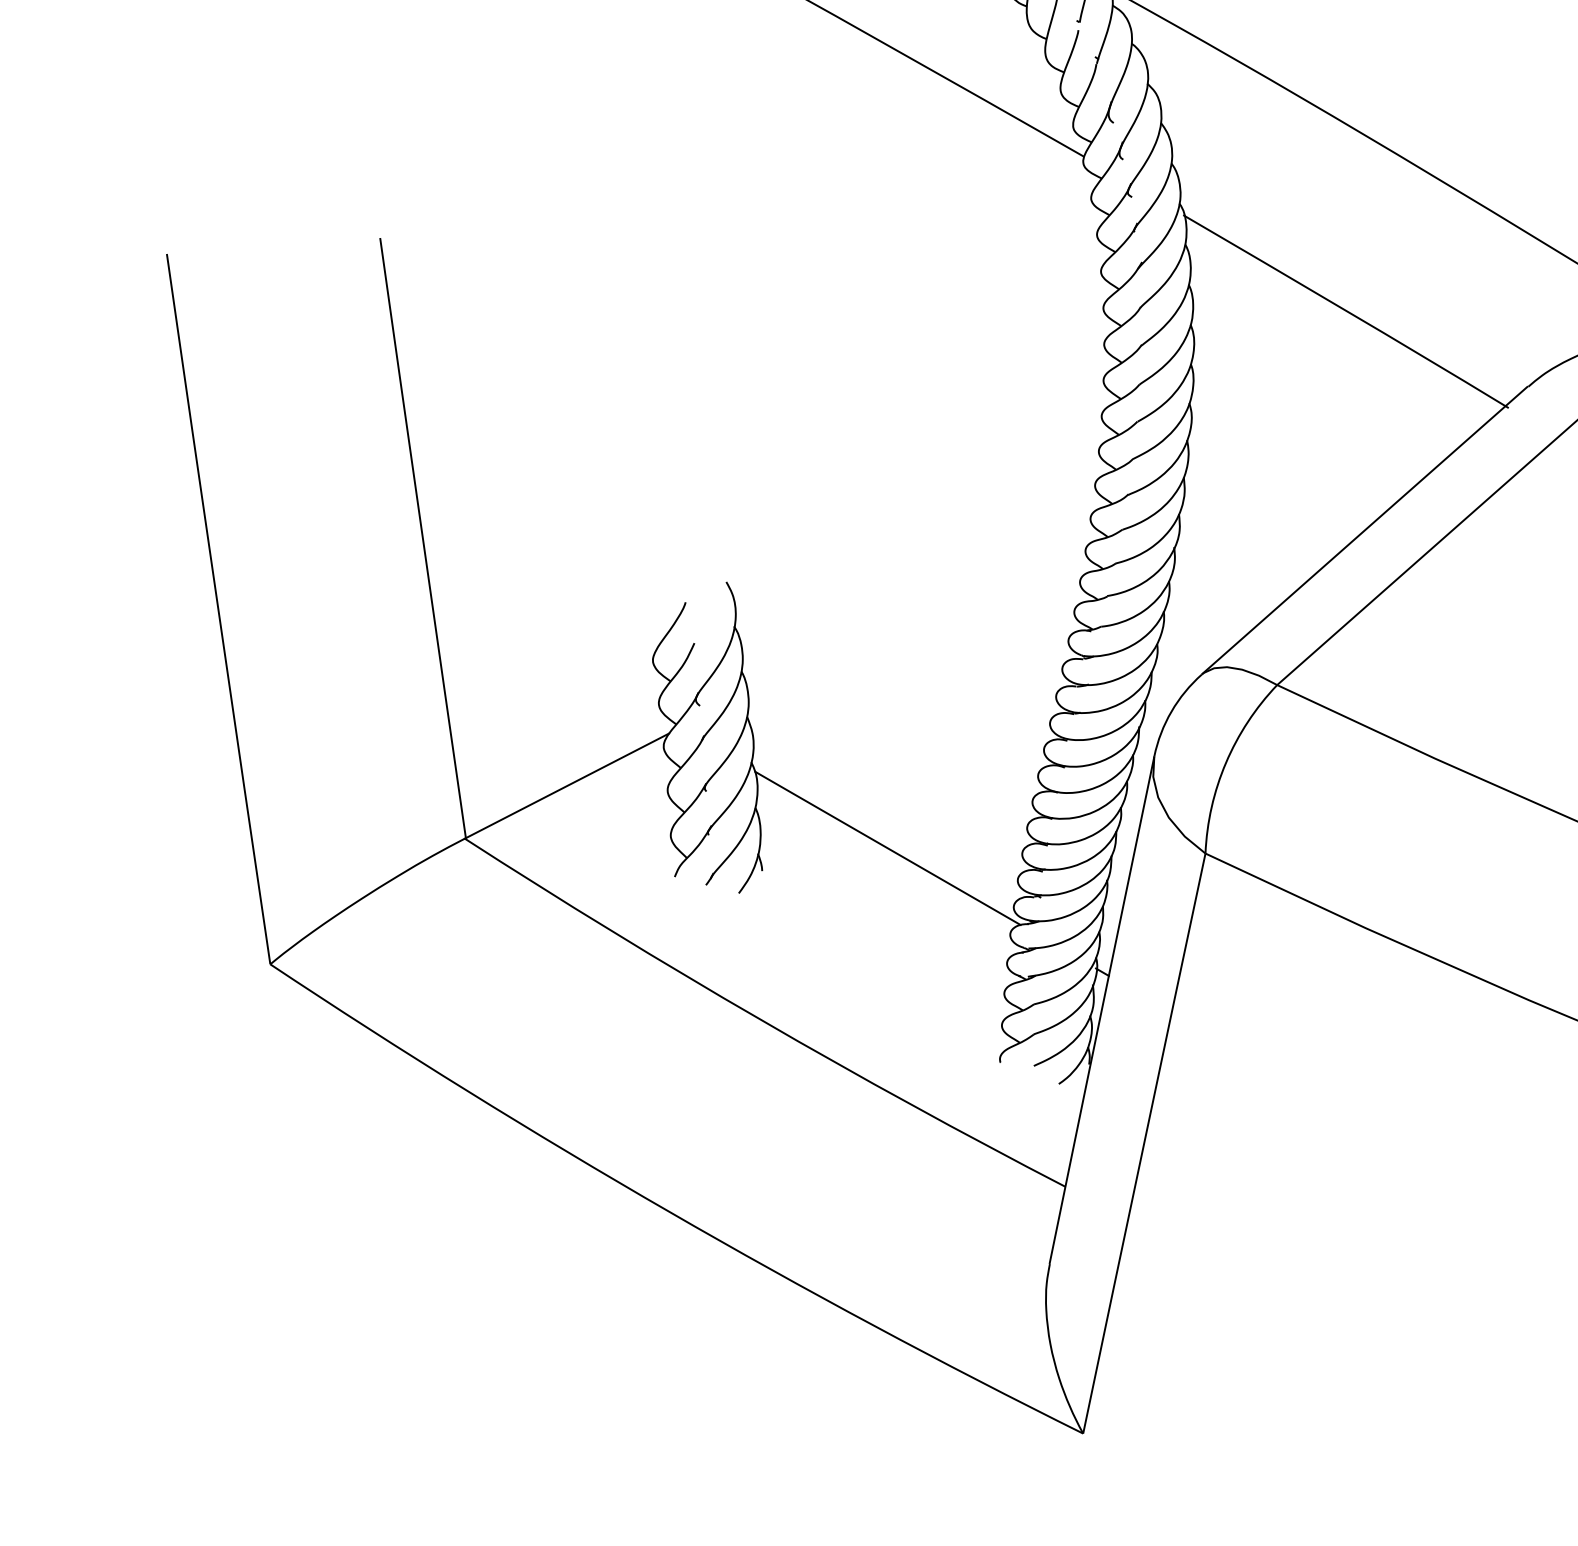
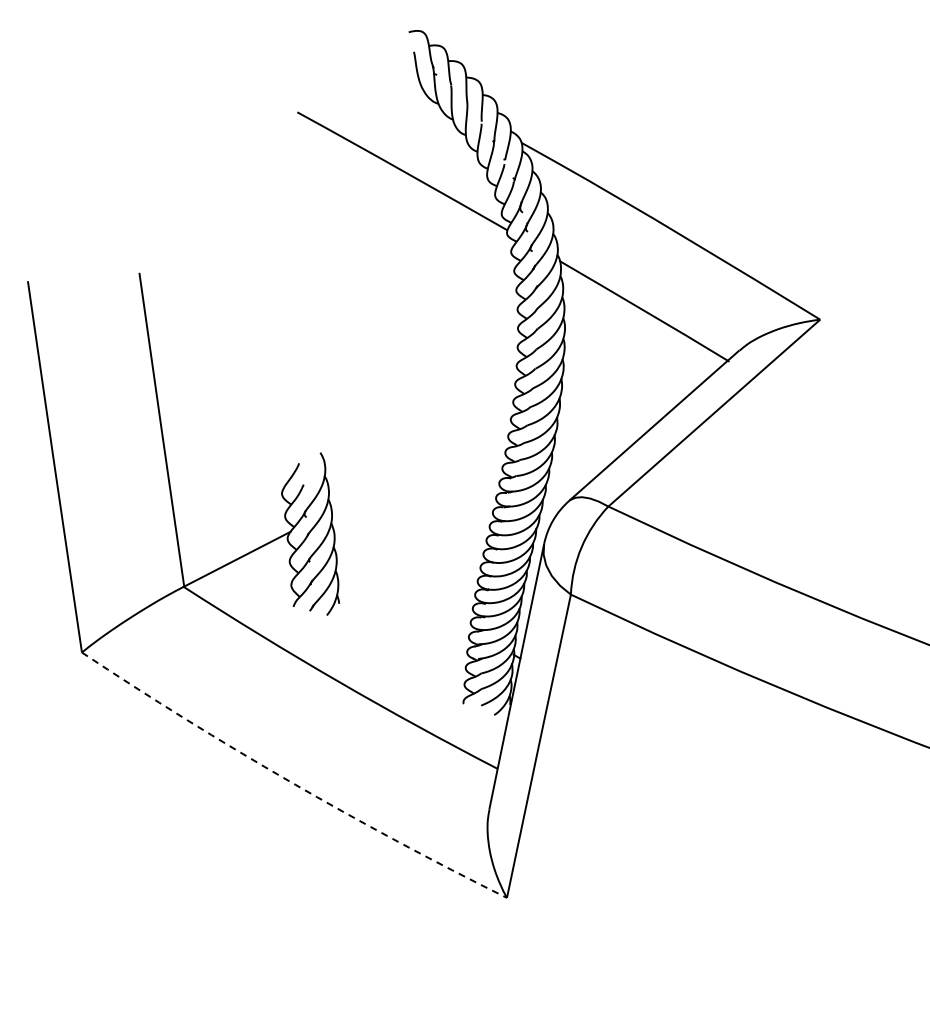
line: (887, 847) -> (404, 591), removed
arc: (669, 1210) -> (290, 781), solid -> dashed

